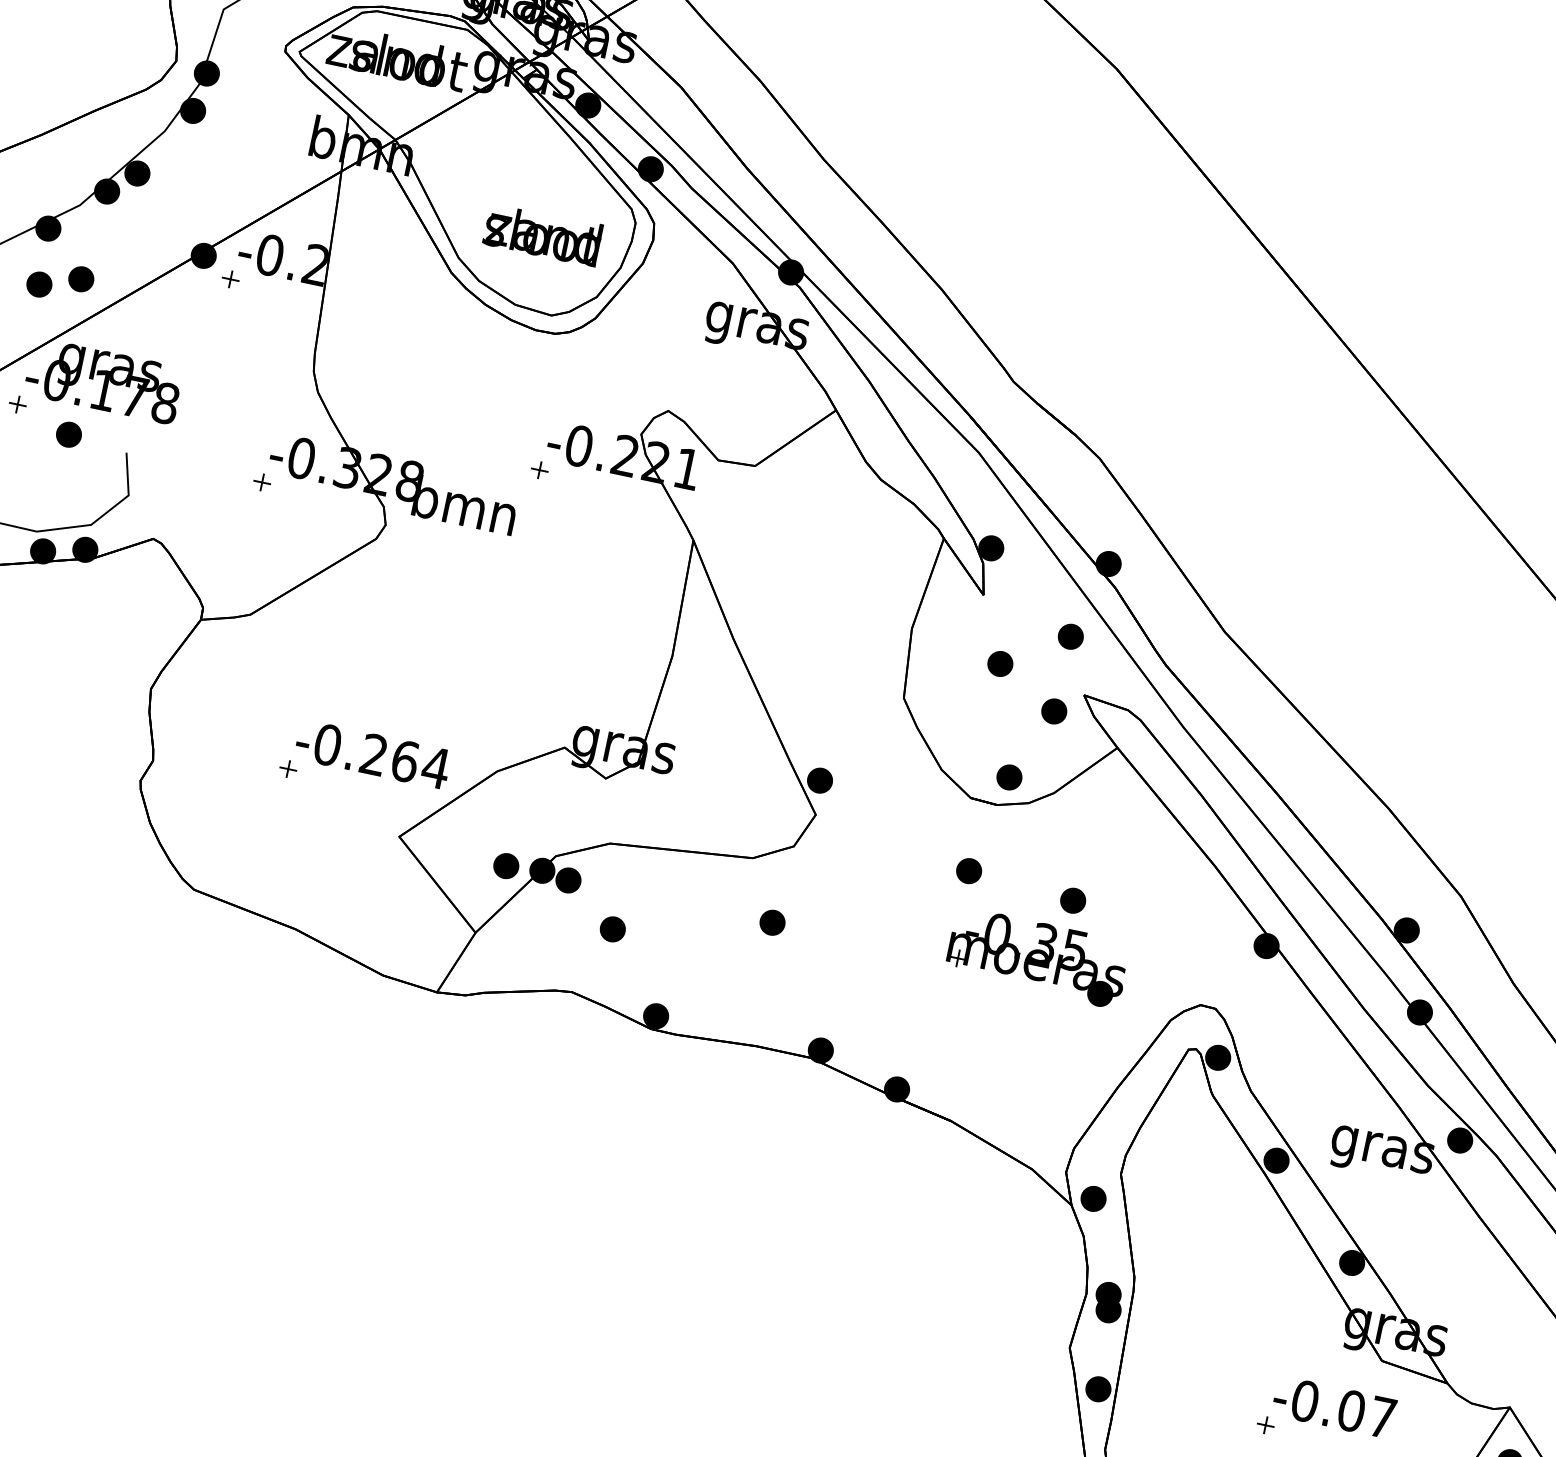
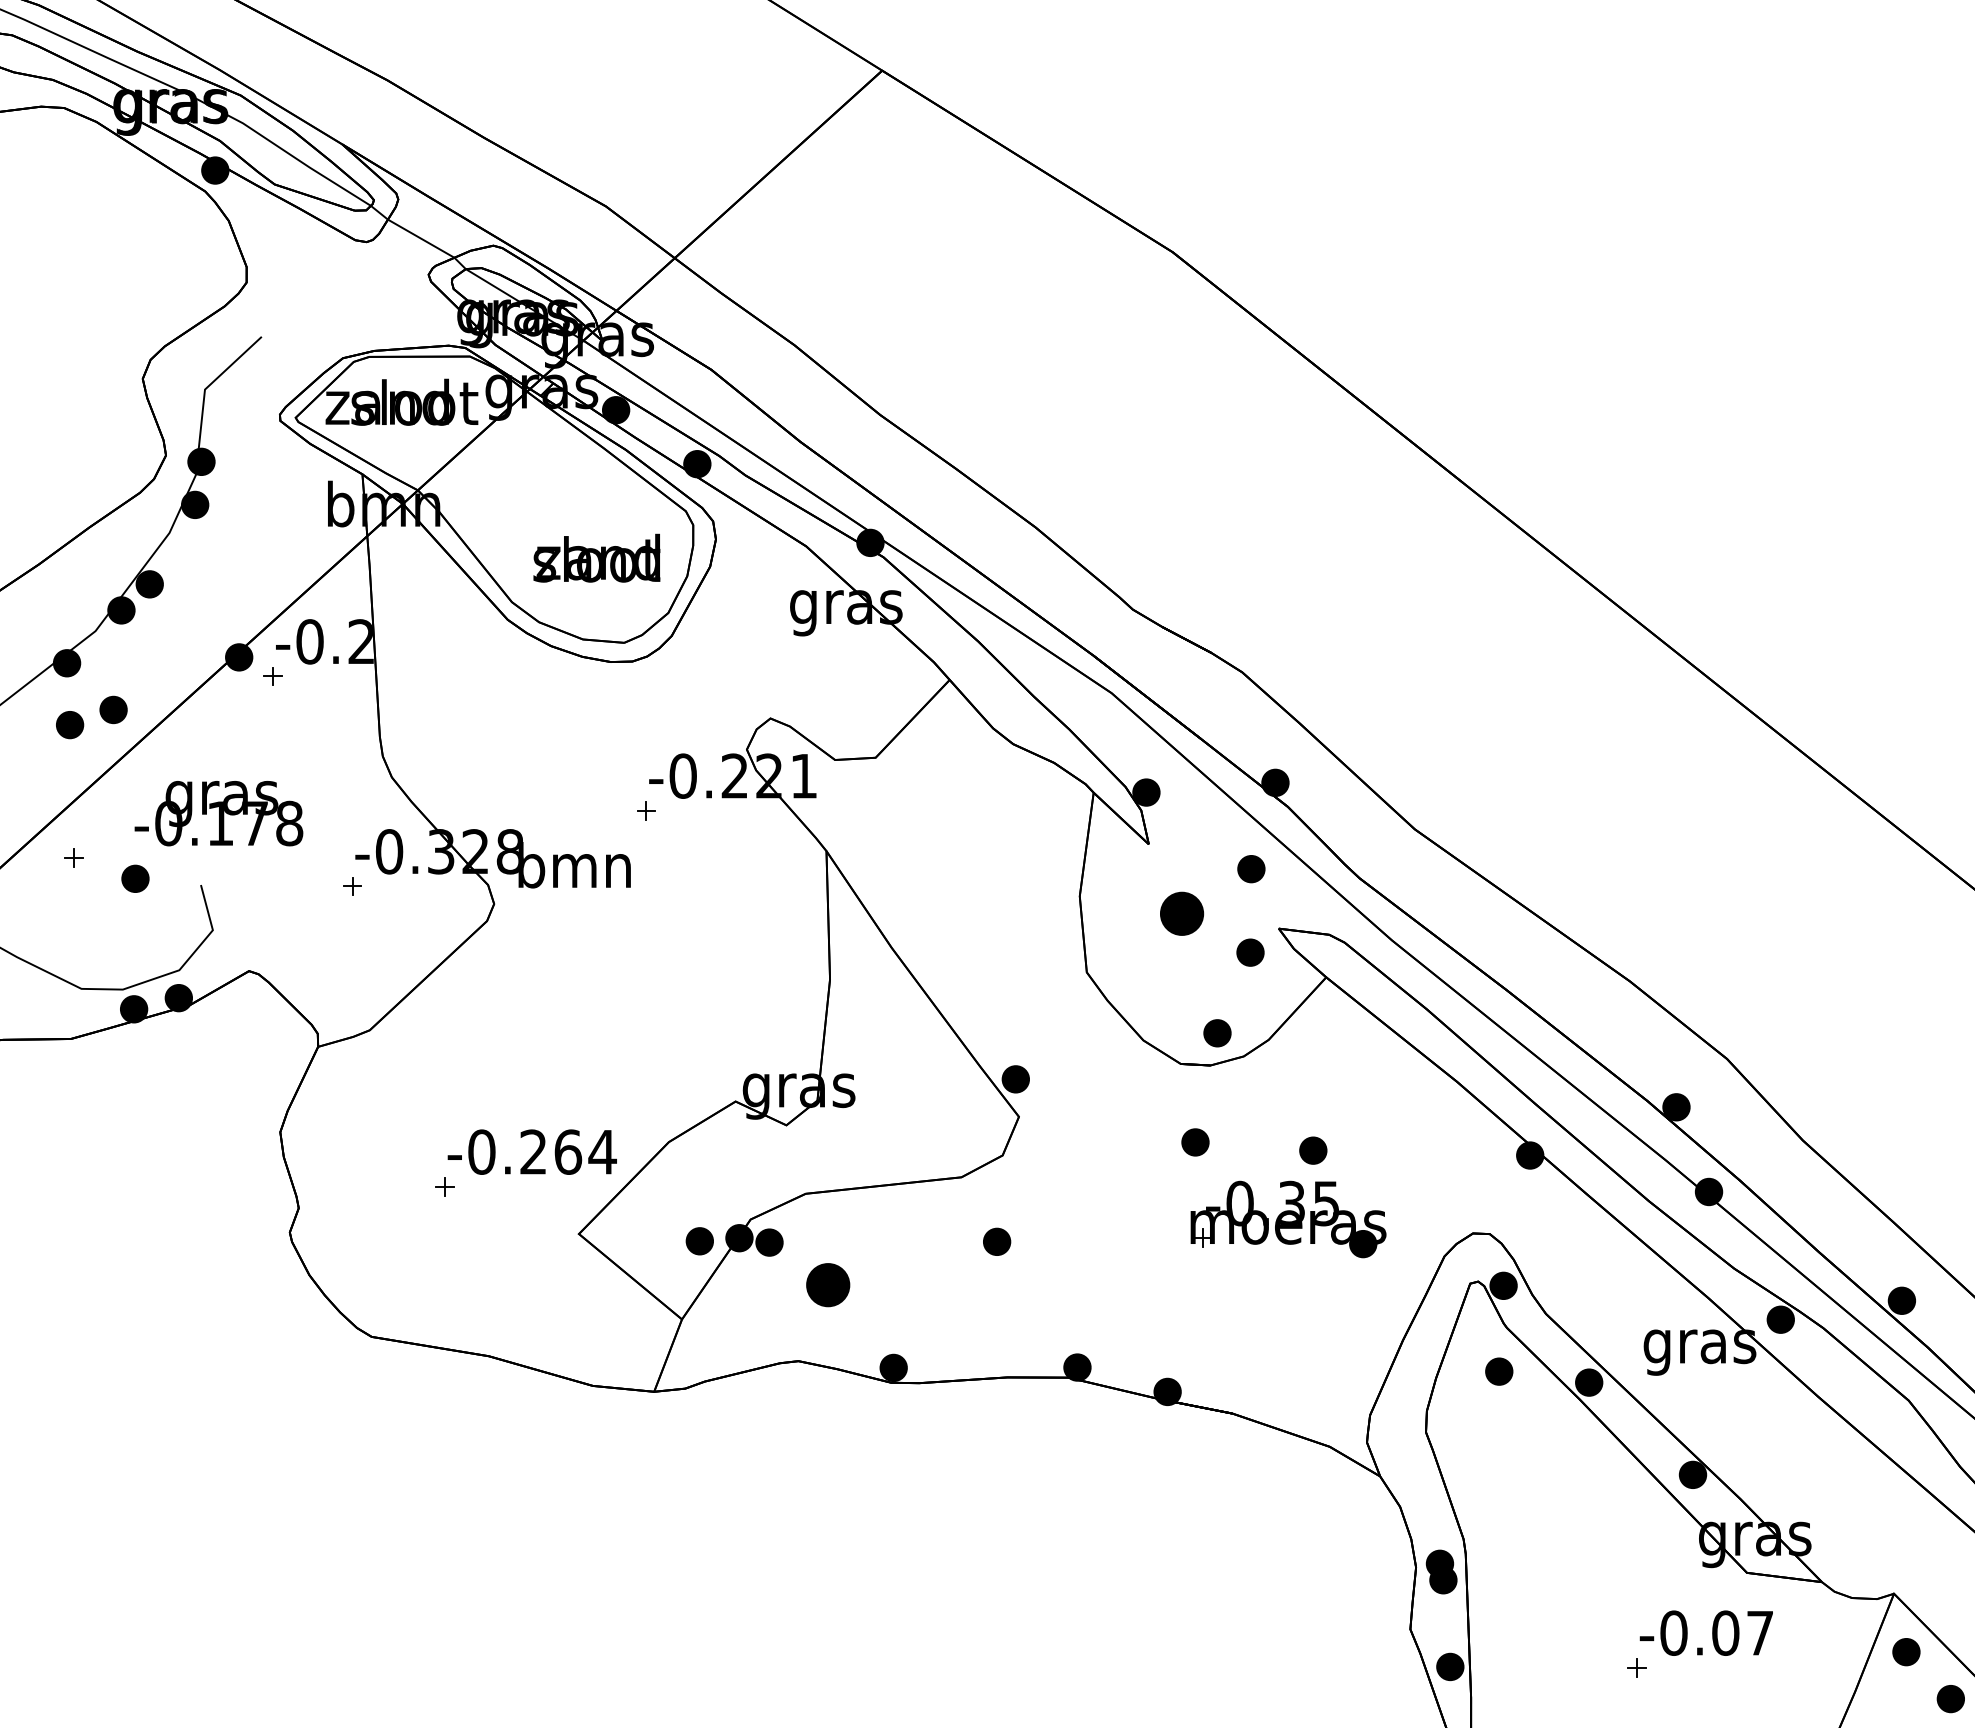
text: (103, 380) -> (218, 813), moved
part: (1000, 664) -> (1182, 914), size x1.6
part: (612, 928) -> (827, 1284), size x1.6
part: (1093, 1198) -> (1499, 1371), moved

